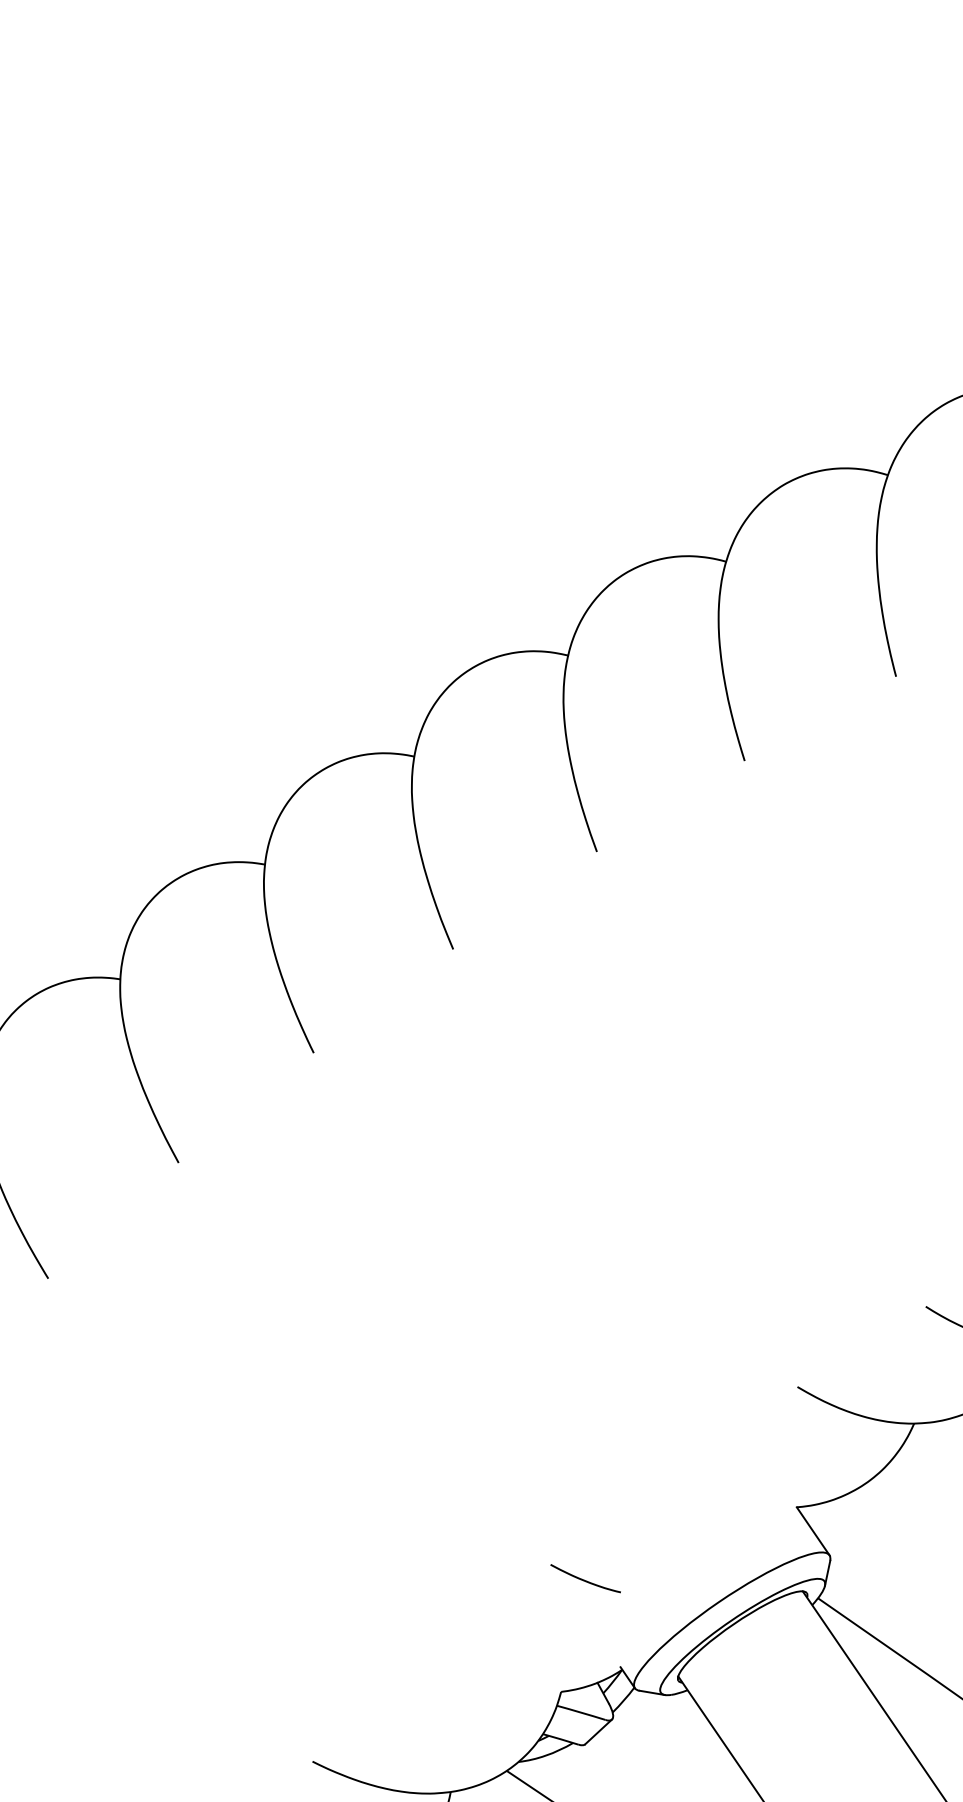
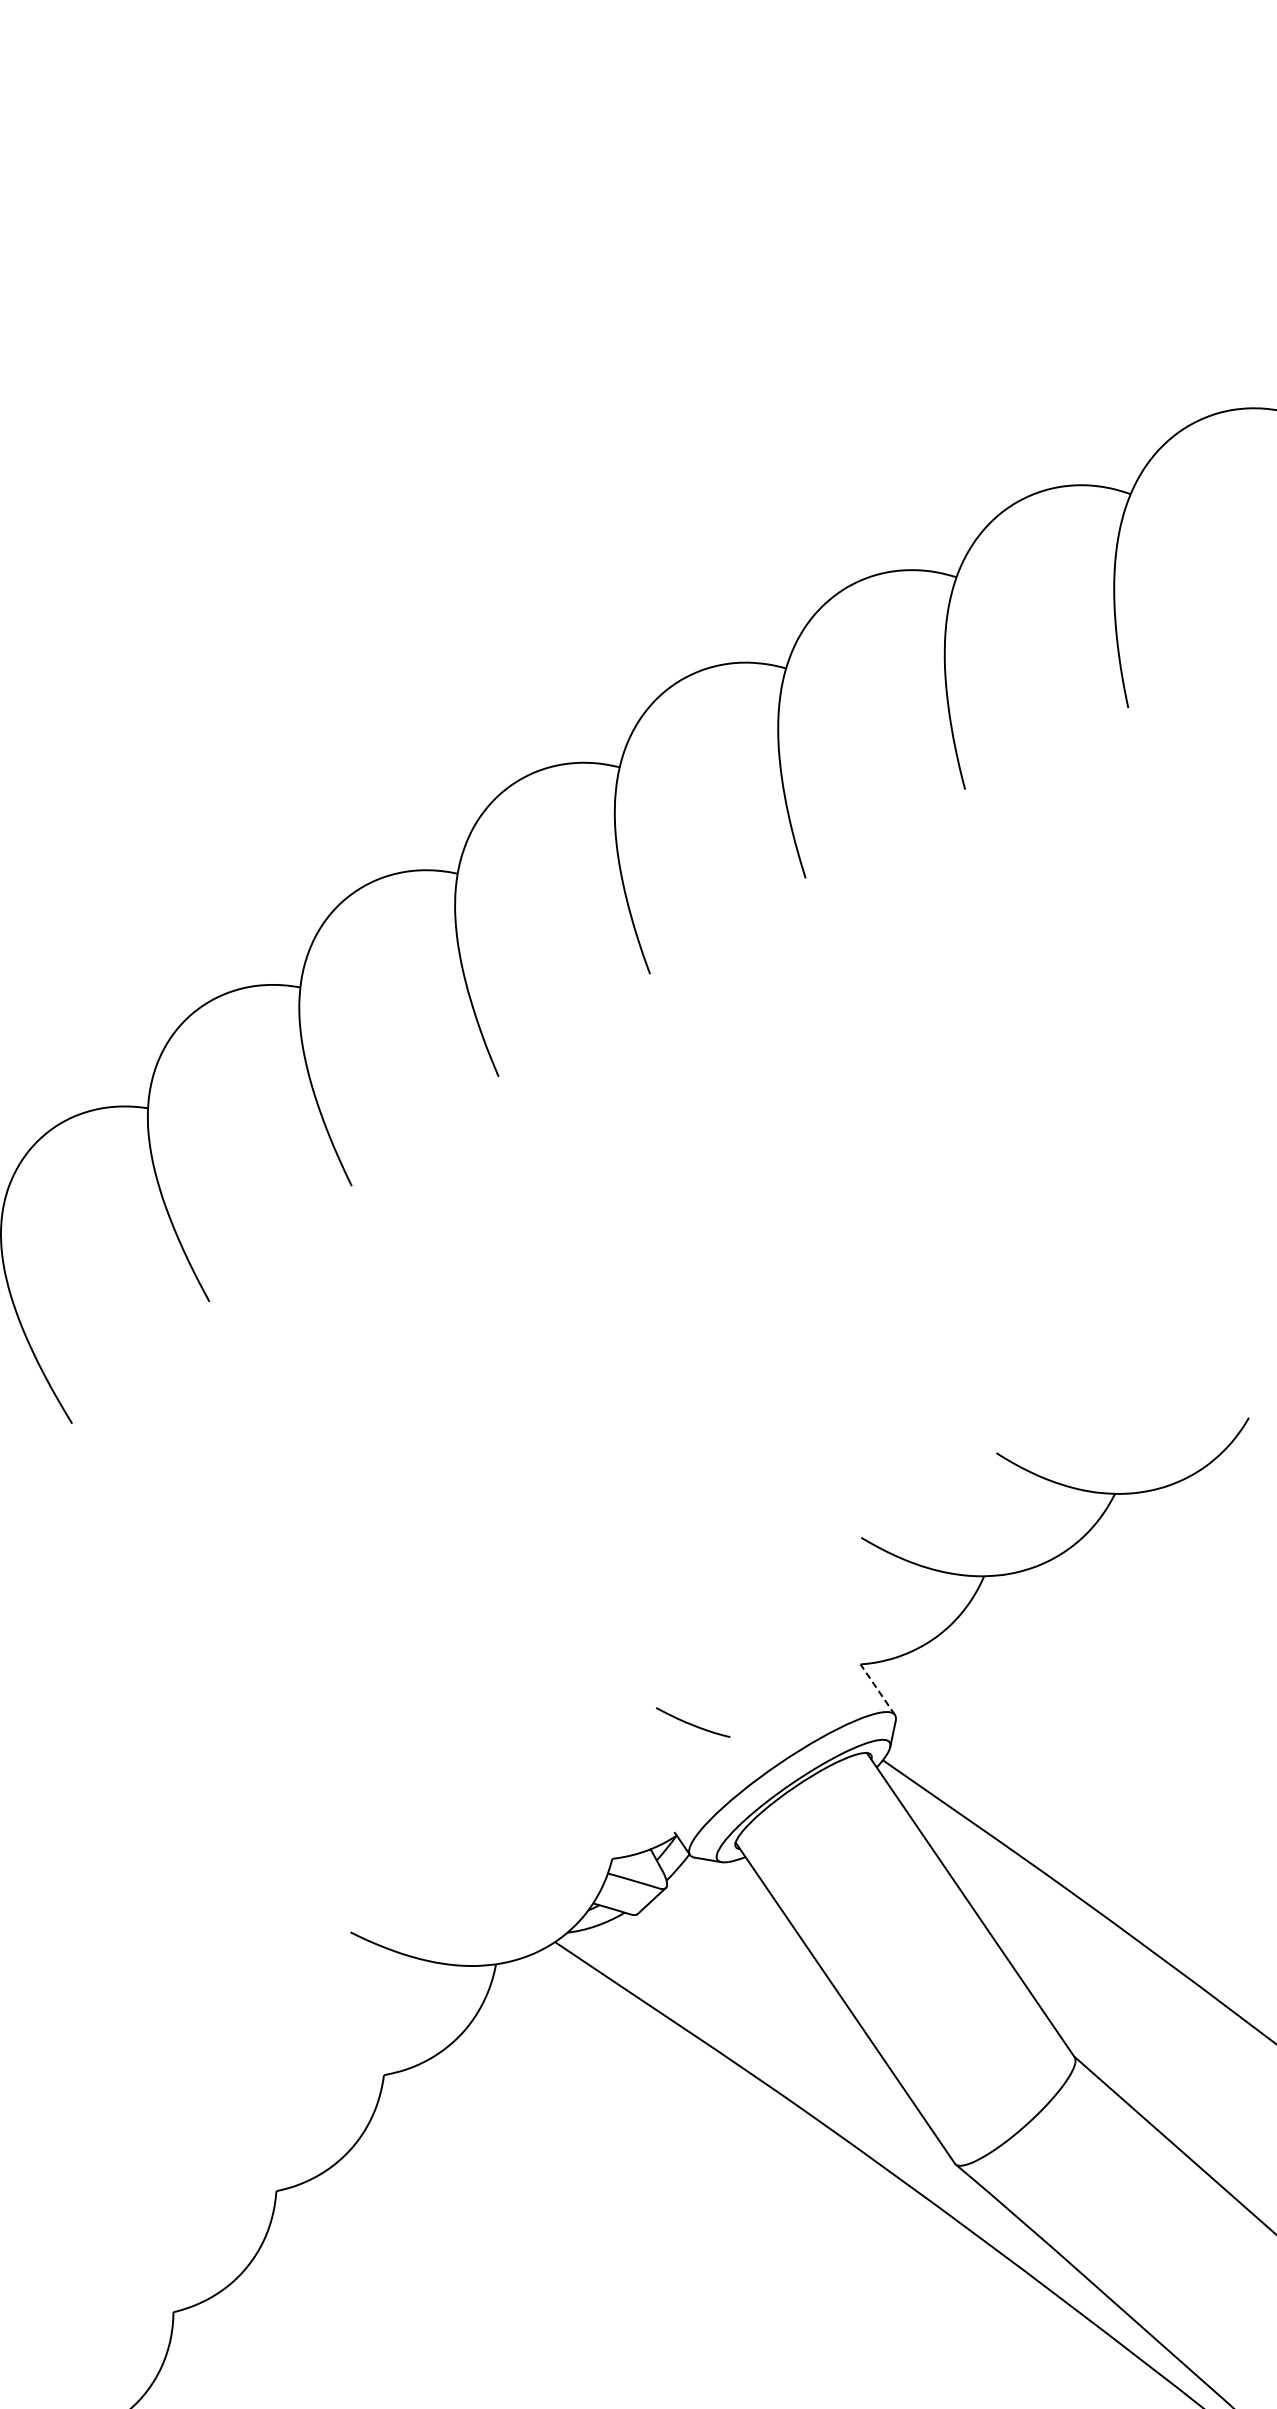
line: (812, 1531) -> (877, 1689), solid -> dashed
curve: (585, 1580) -> (693, 1724), moved

